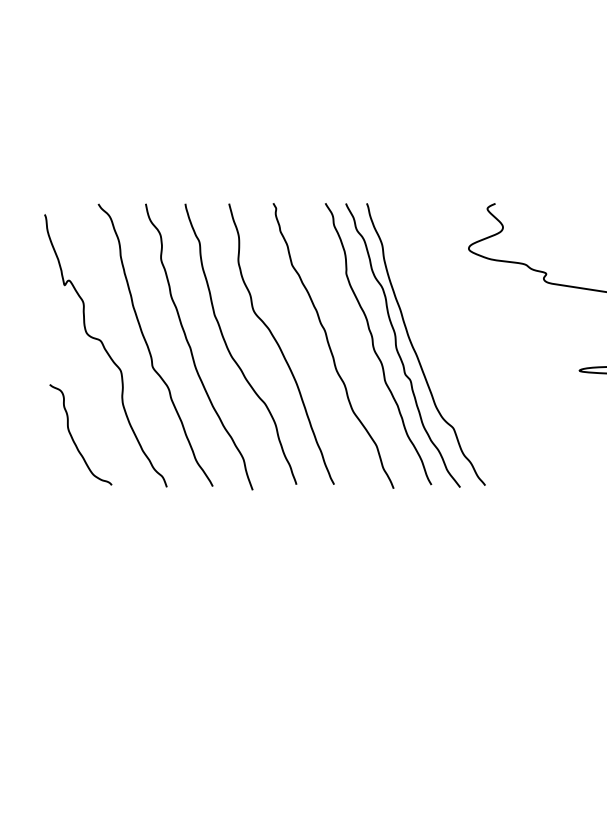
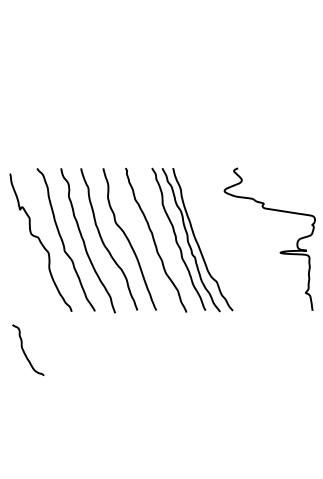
curve: (75, 439) -> (25, 352), moved

